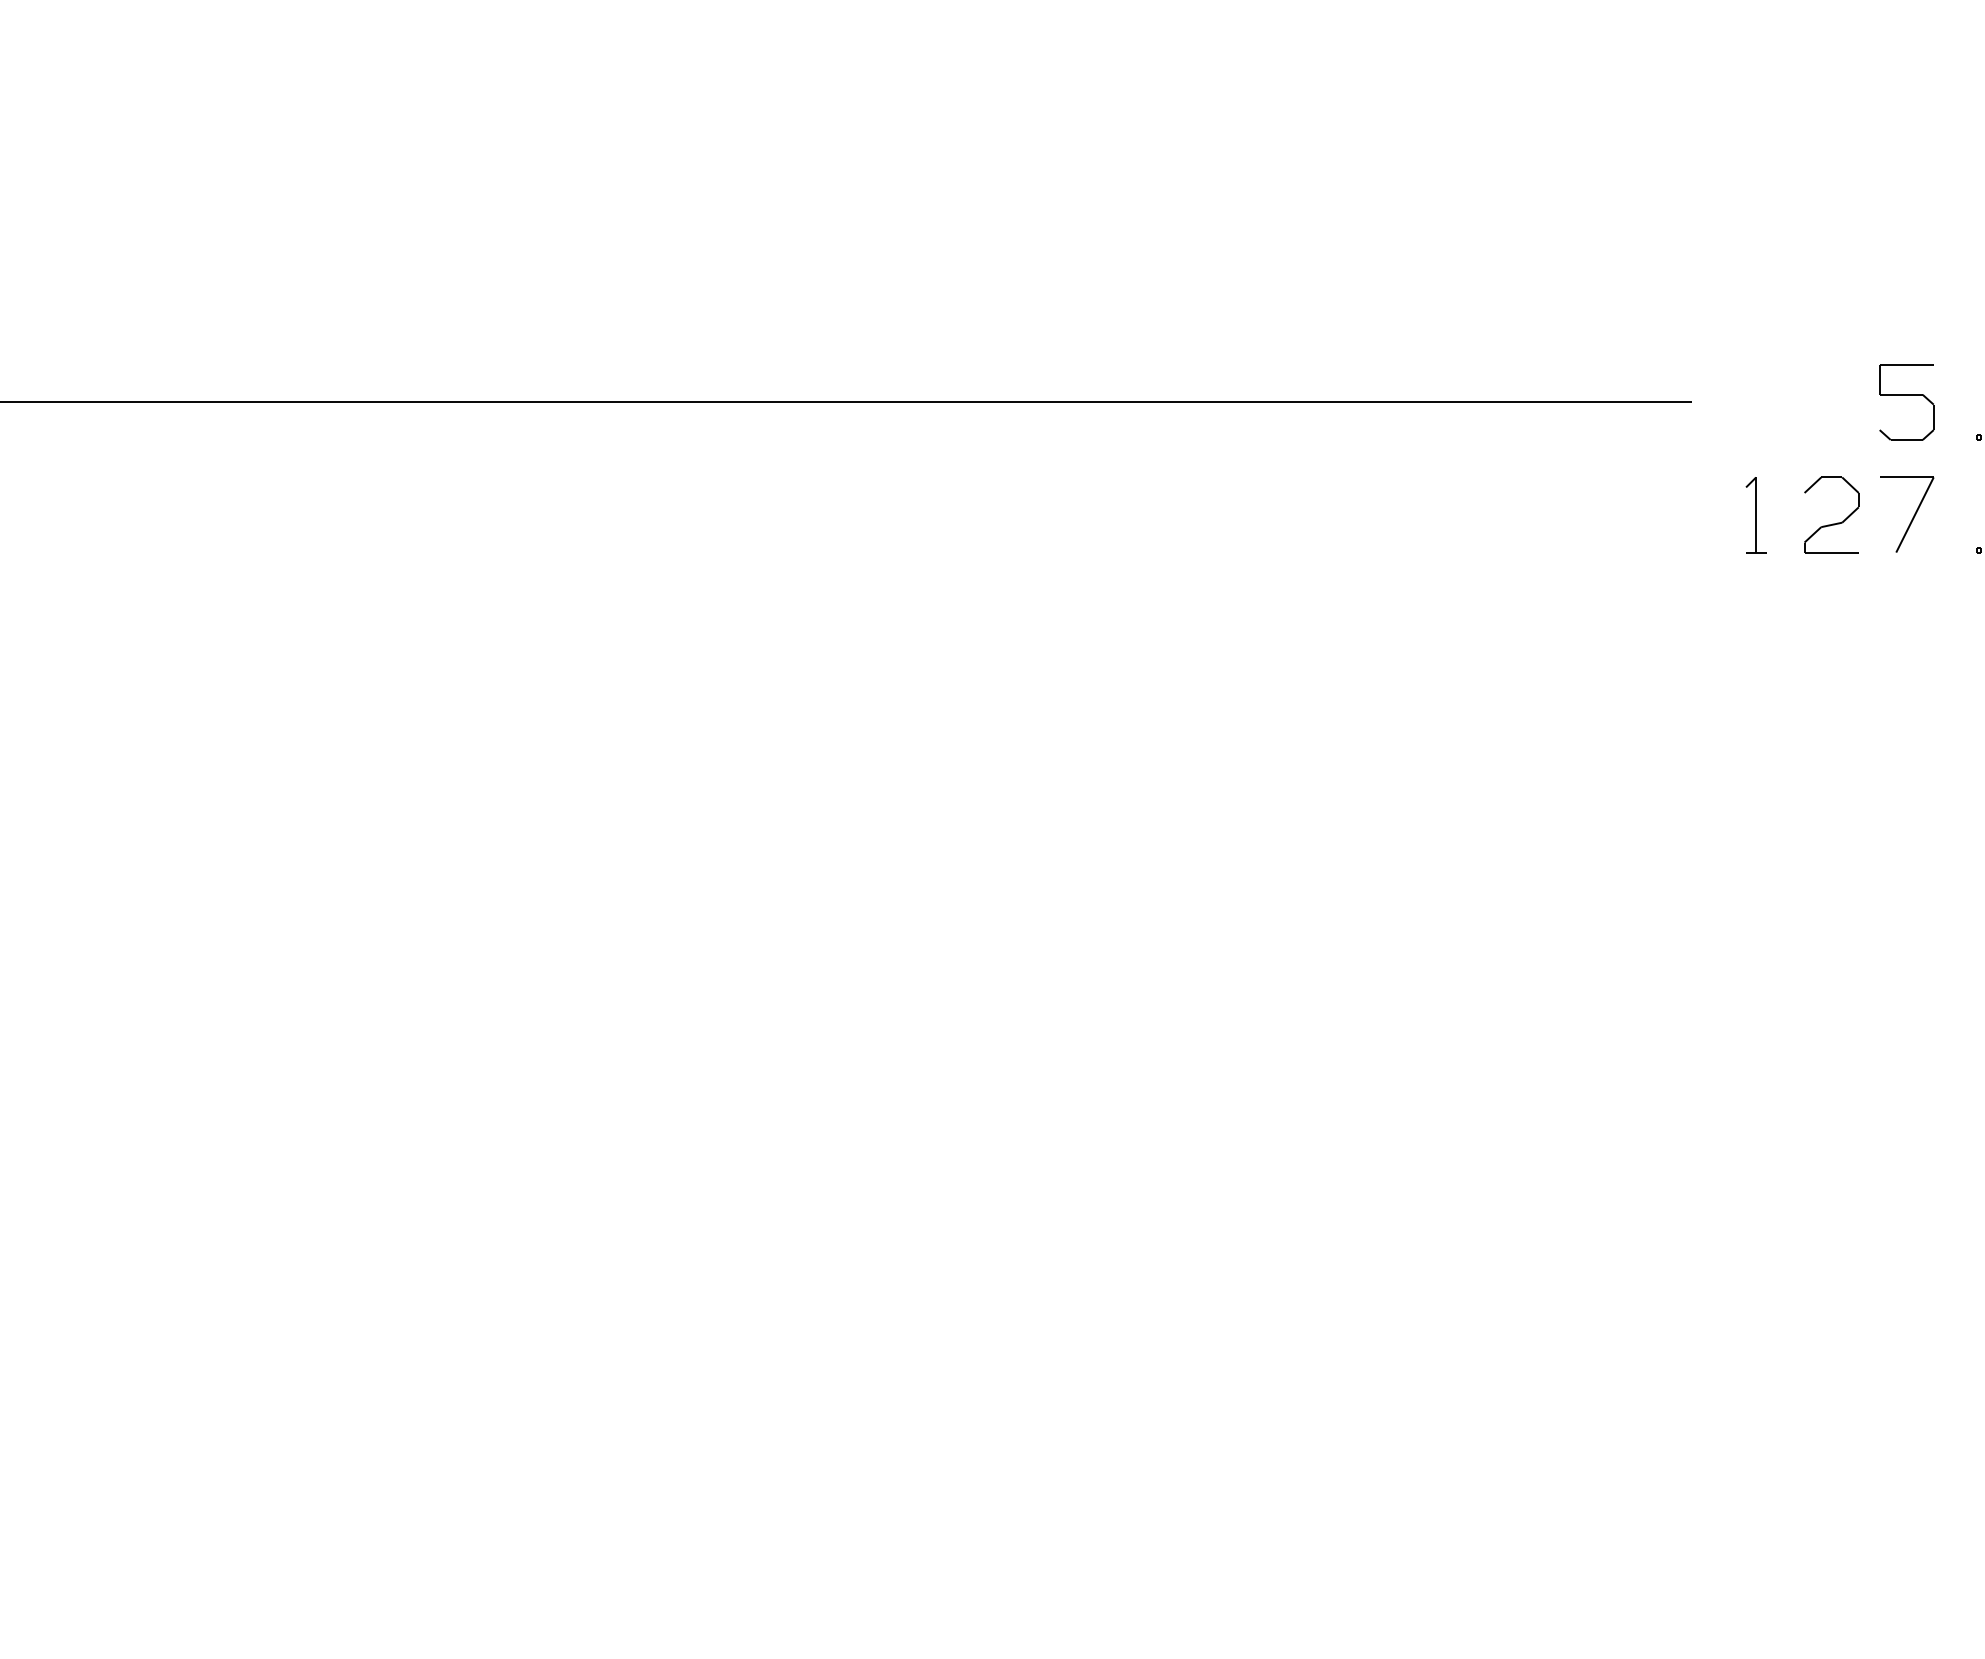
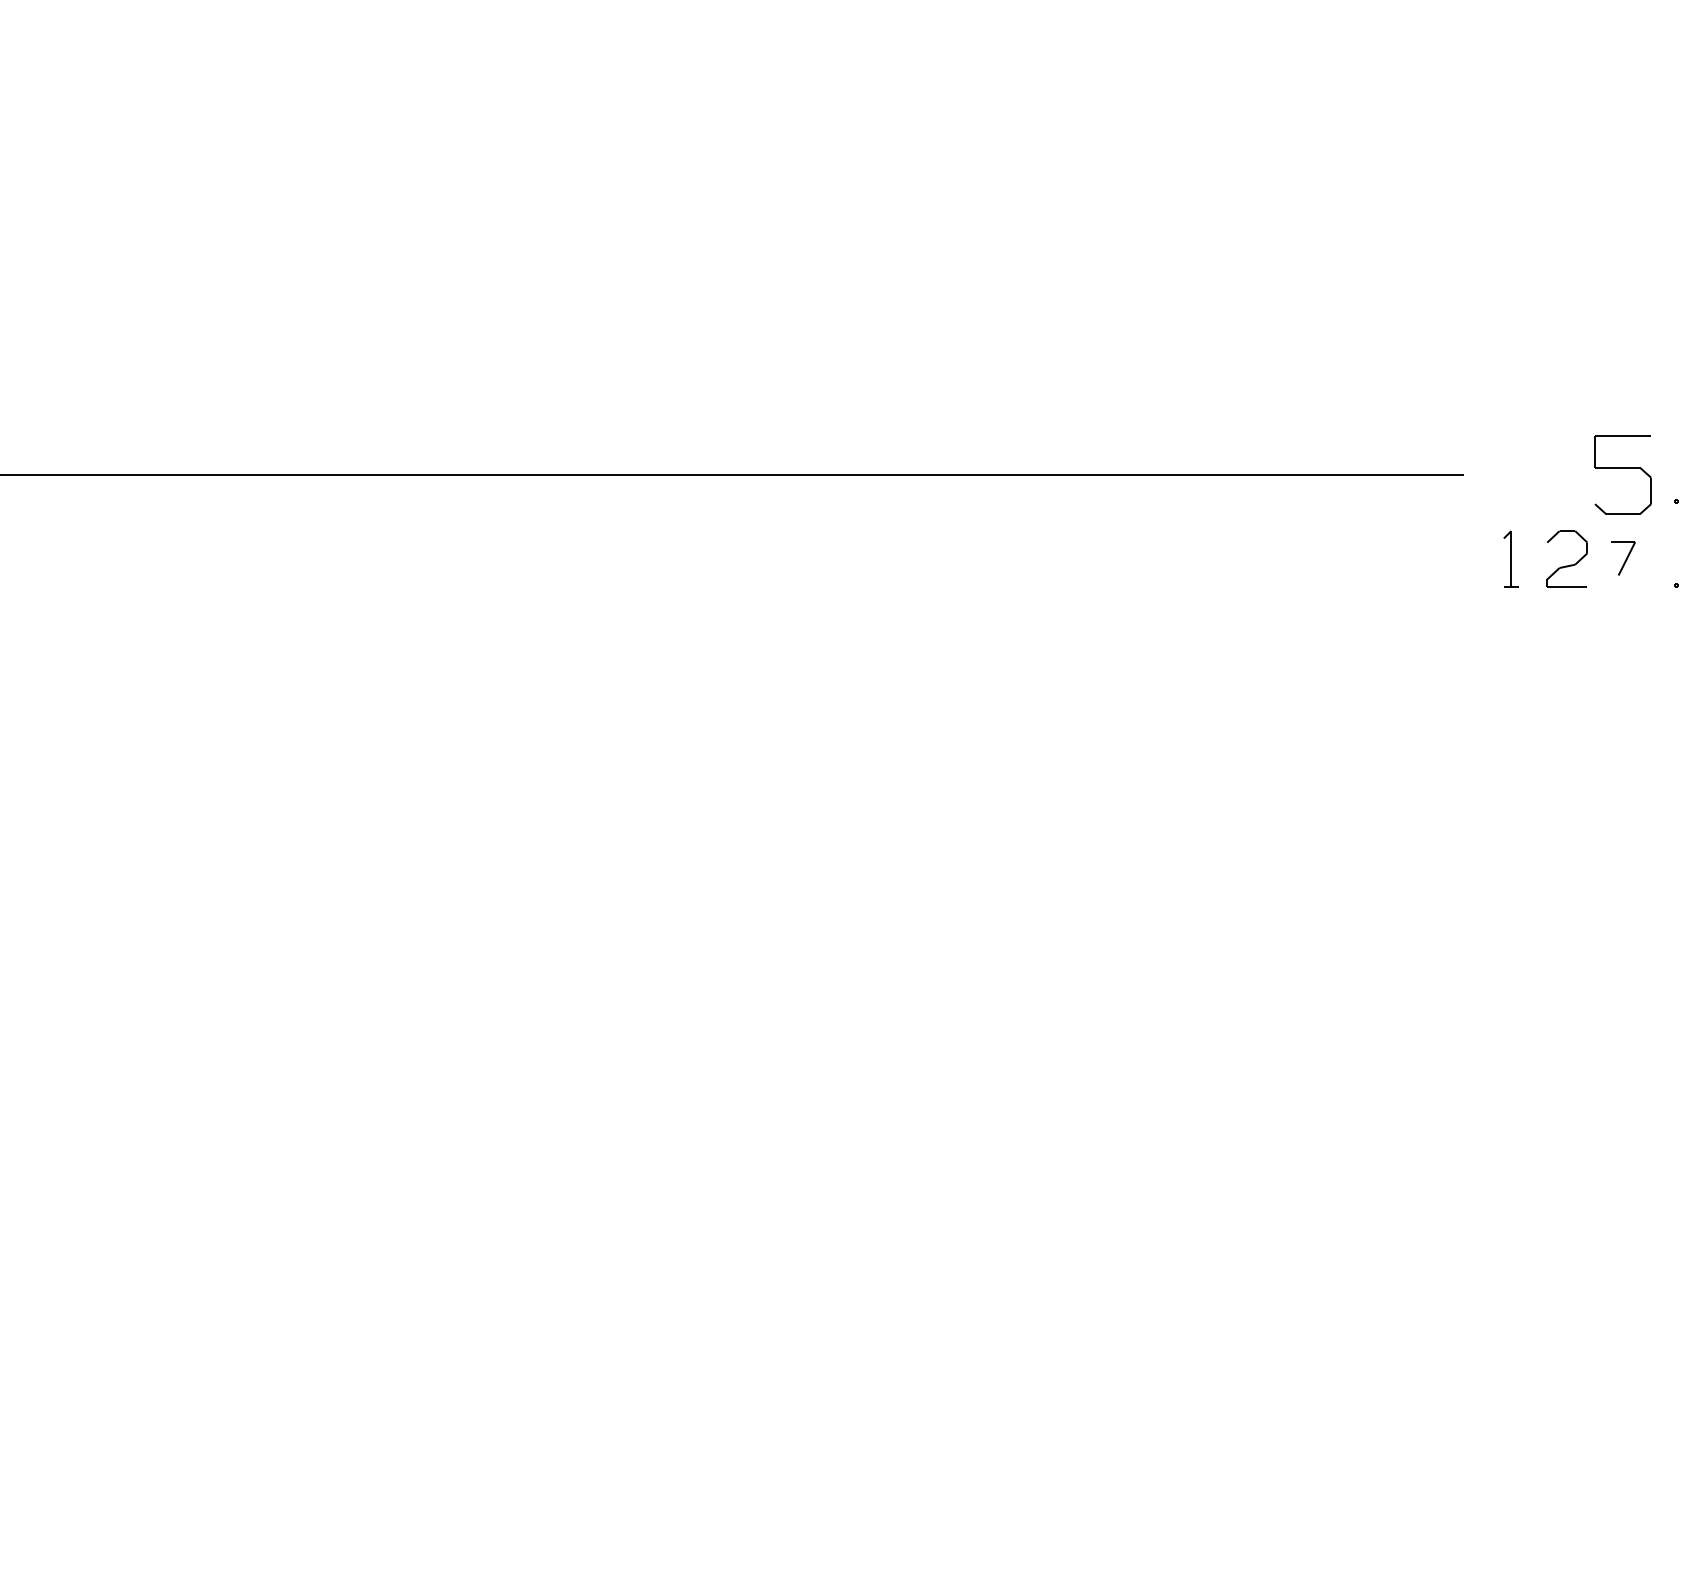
part: (1905, 402) -> (1622, 475), size x1.4
part: (1907, 514) -> (1623, 558), size x0.6

